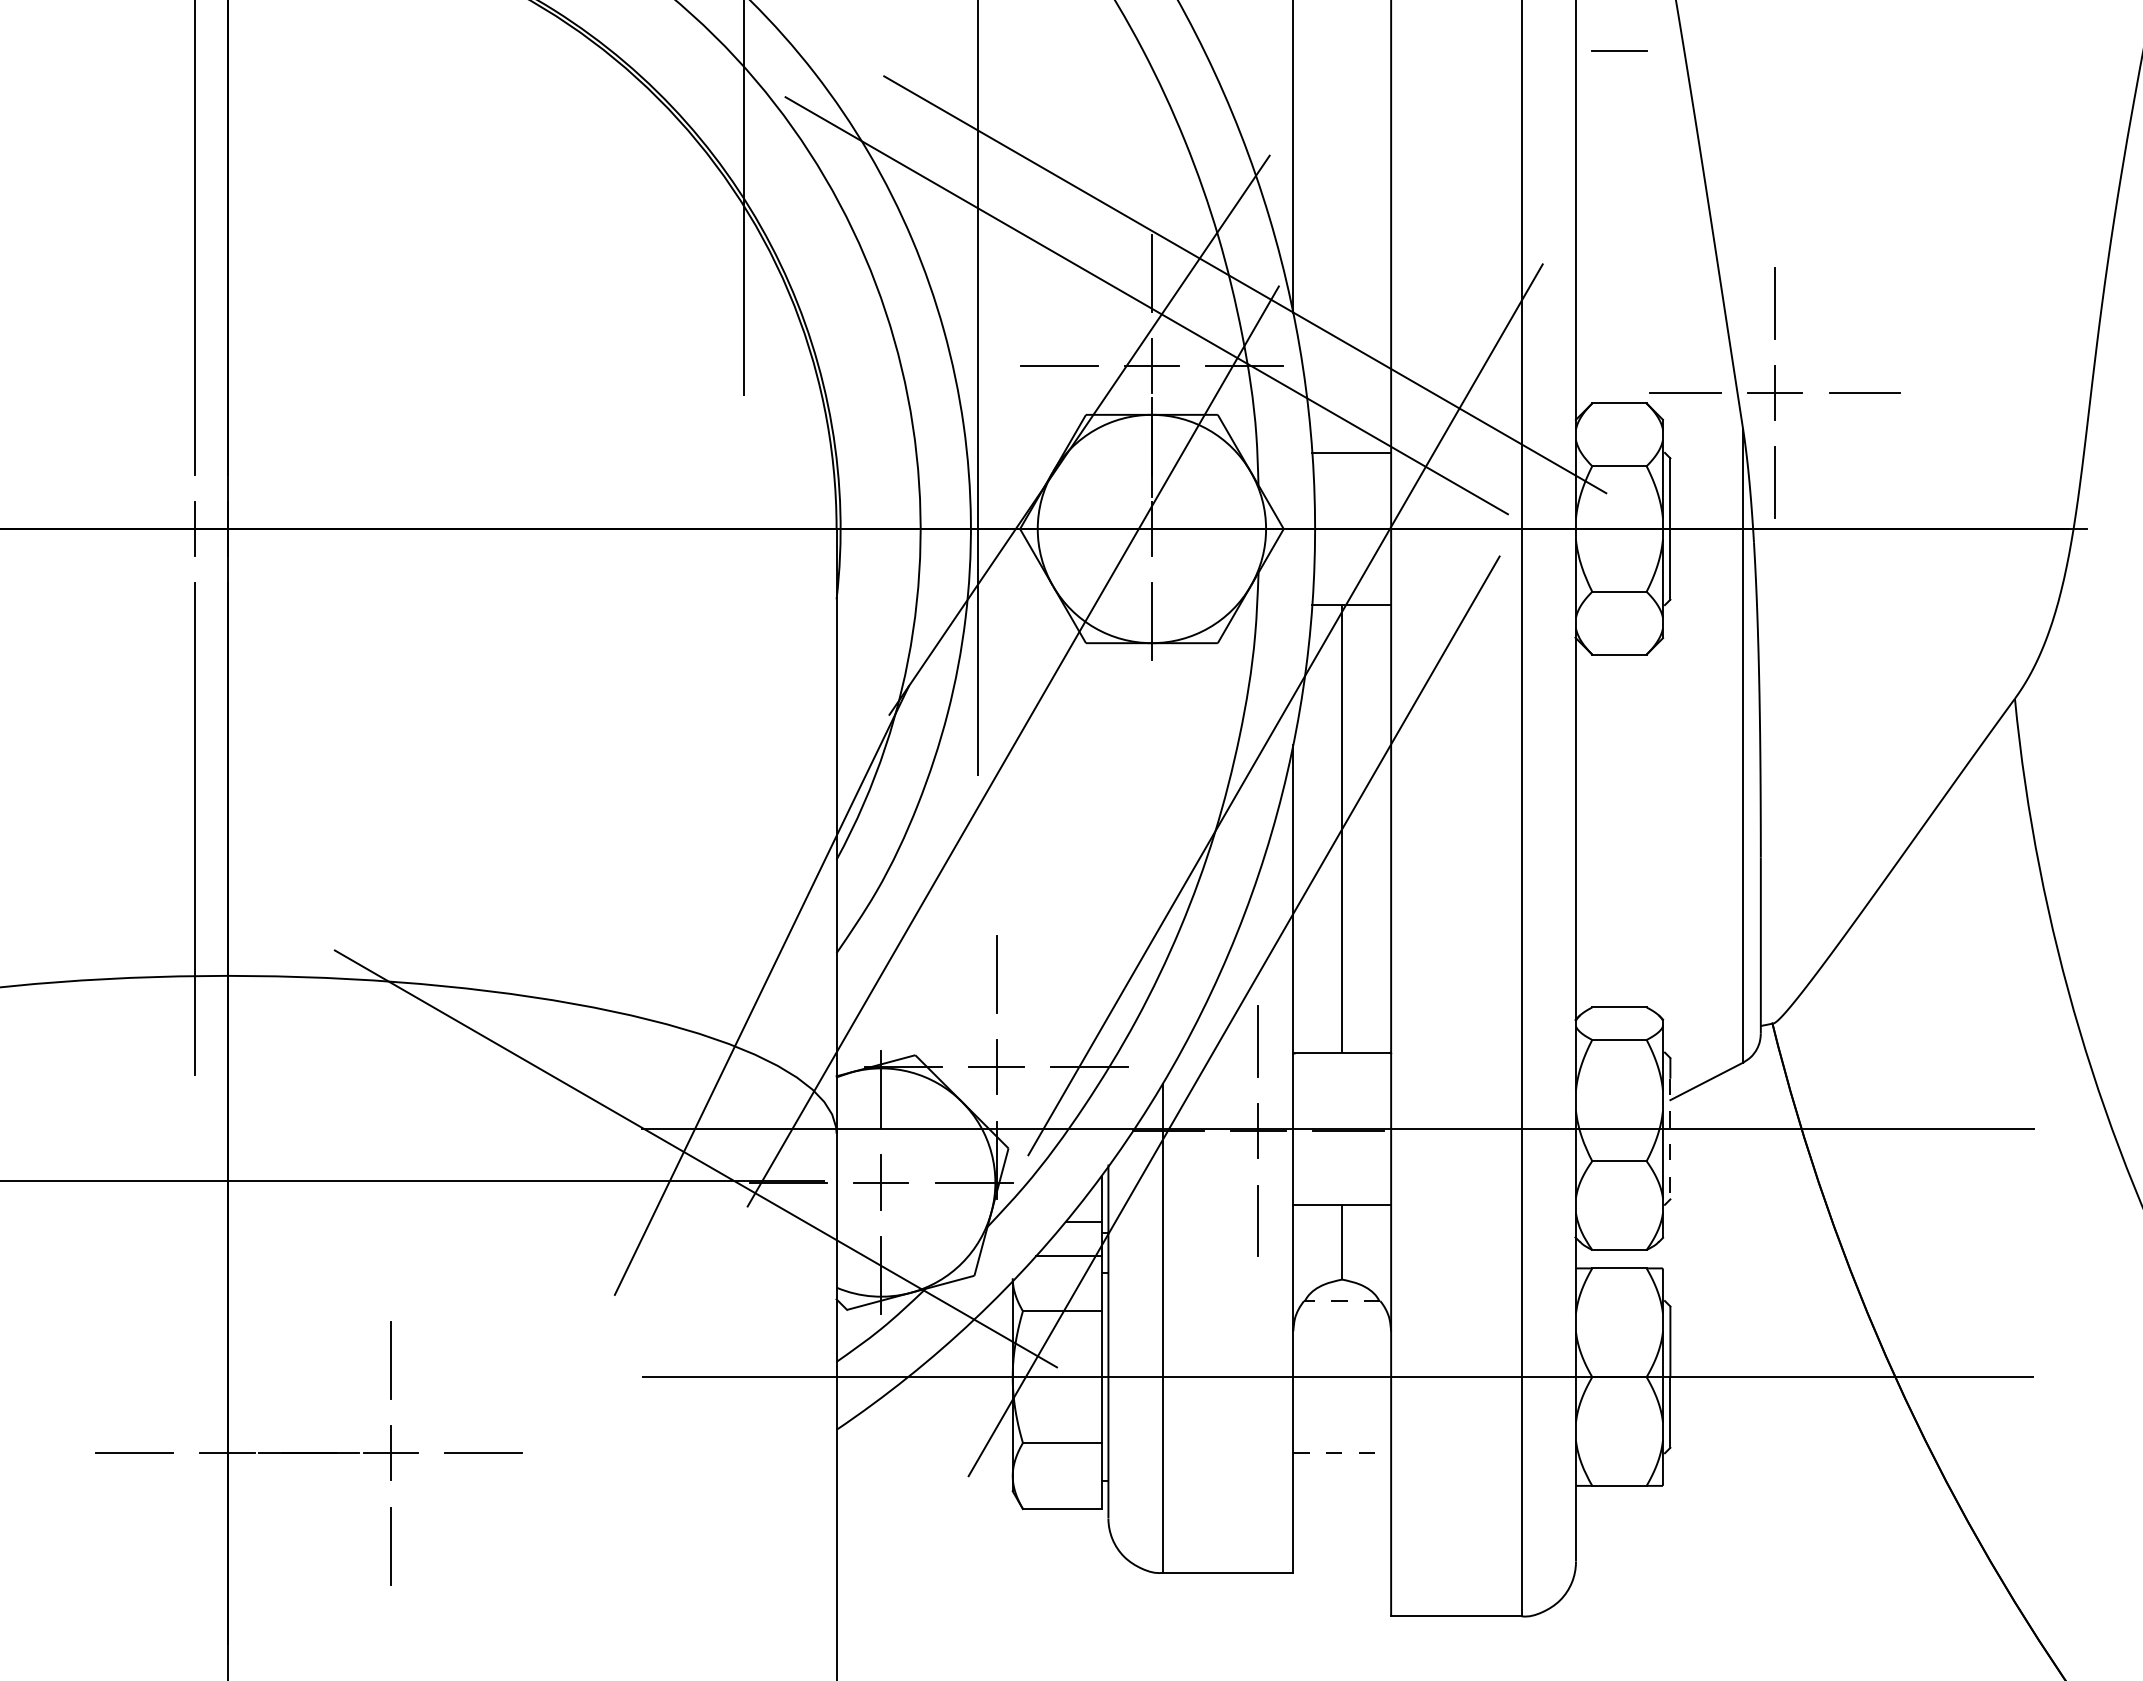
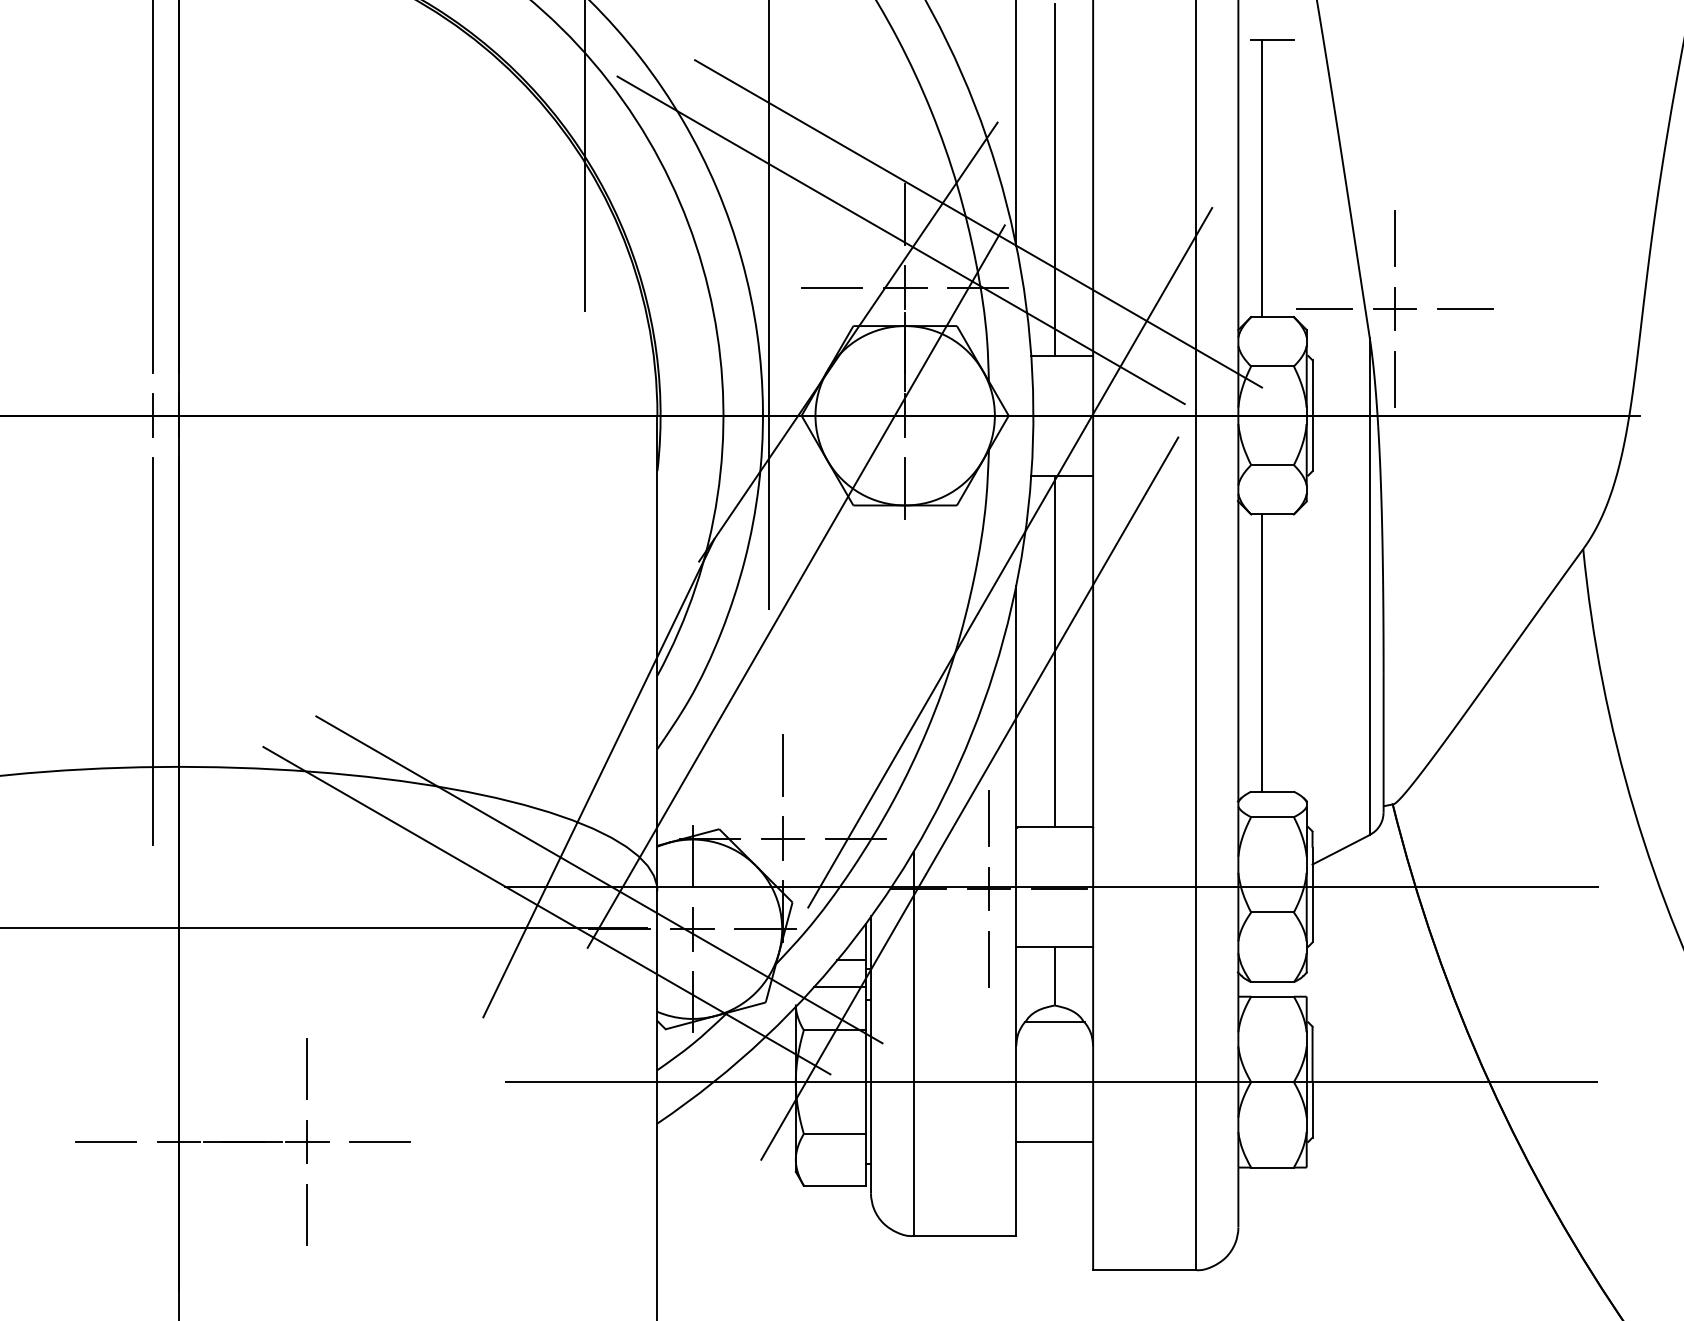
line: (1605, 226) -> (1261, 178), added
line: (1342, 228) -> (1054, 179), added
line: (1605, 830) -> (1261, 652), added
line: (762, 1119) -> (599, 879), added
line: (1670, 1139) -> (1312, 895), dashed -> solid
line: (1341, 1301) -> (1054, 1022), dashed -> solid
line: (1342, 1453) -> (1054, 1142), dashed -> solid

